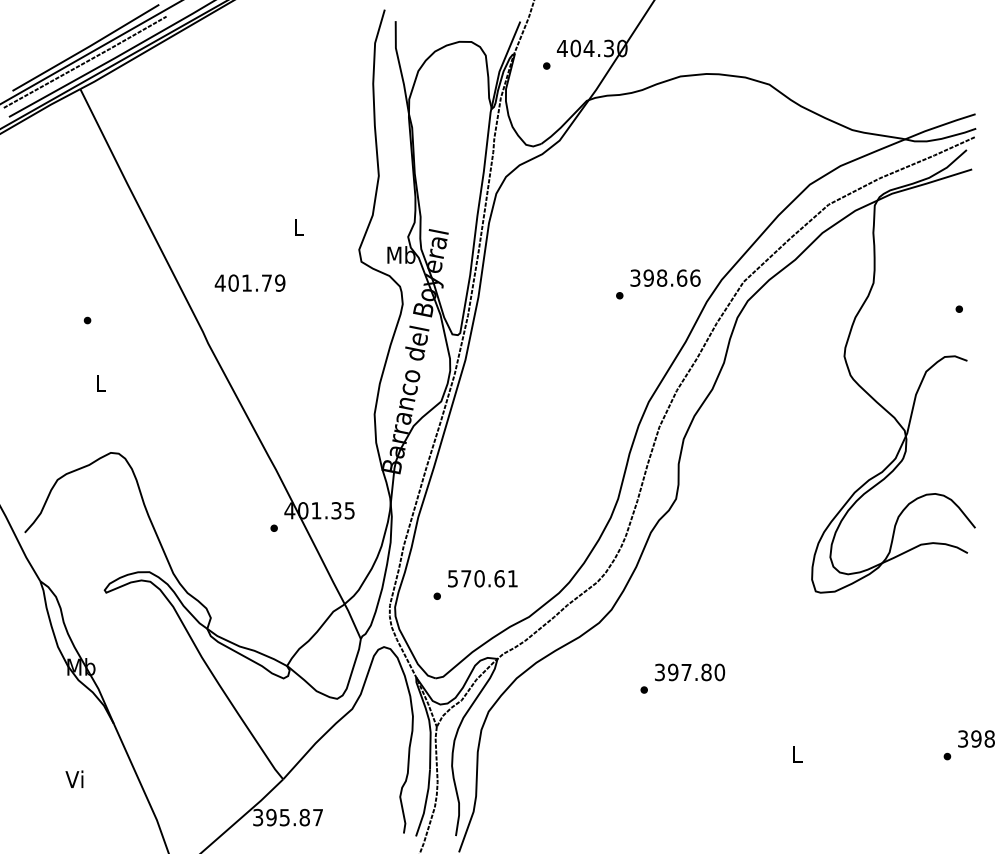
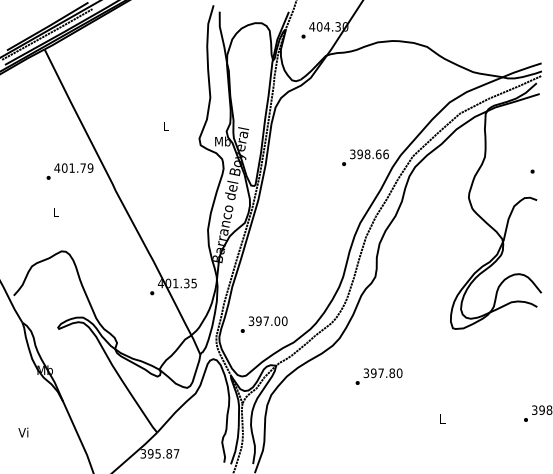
text: (249, 281) -> (73, 167), moved
text: (483, 579) -> (268, 321), 570.61 -> 397.00
text: (74, 779) -> (23, 432), moved

